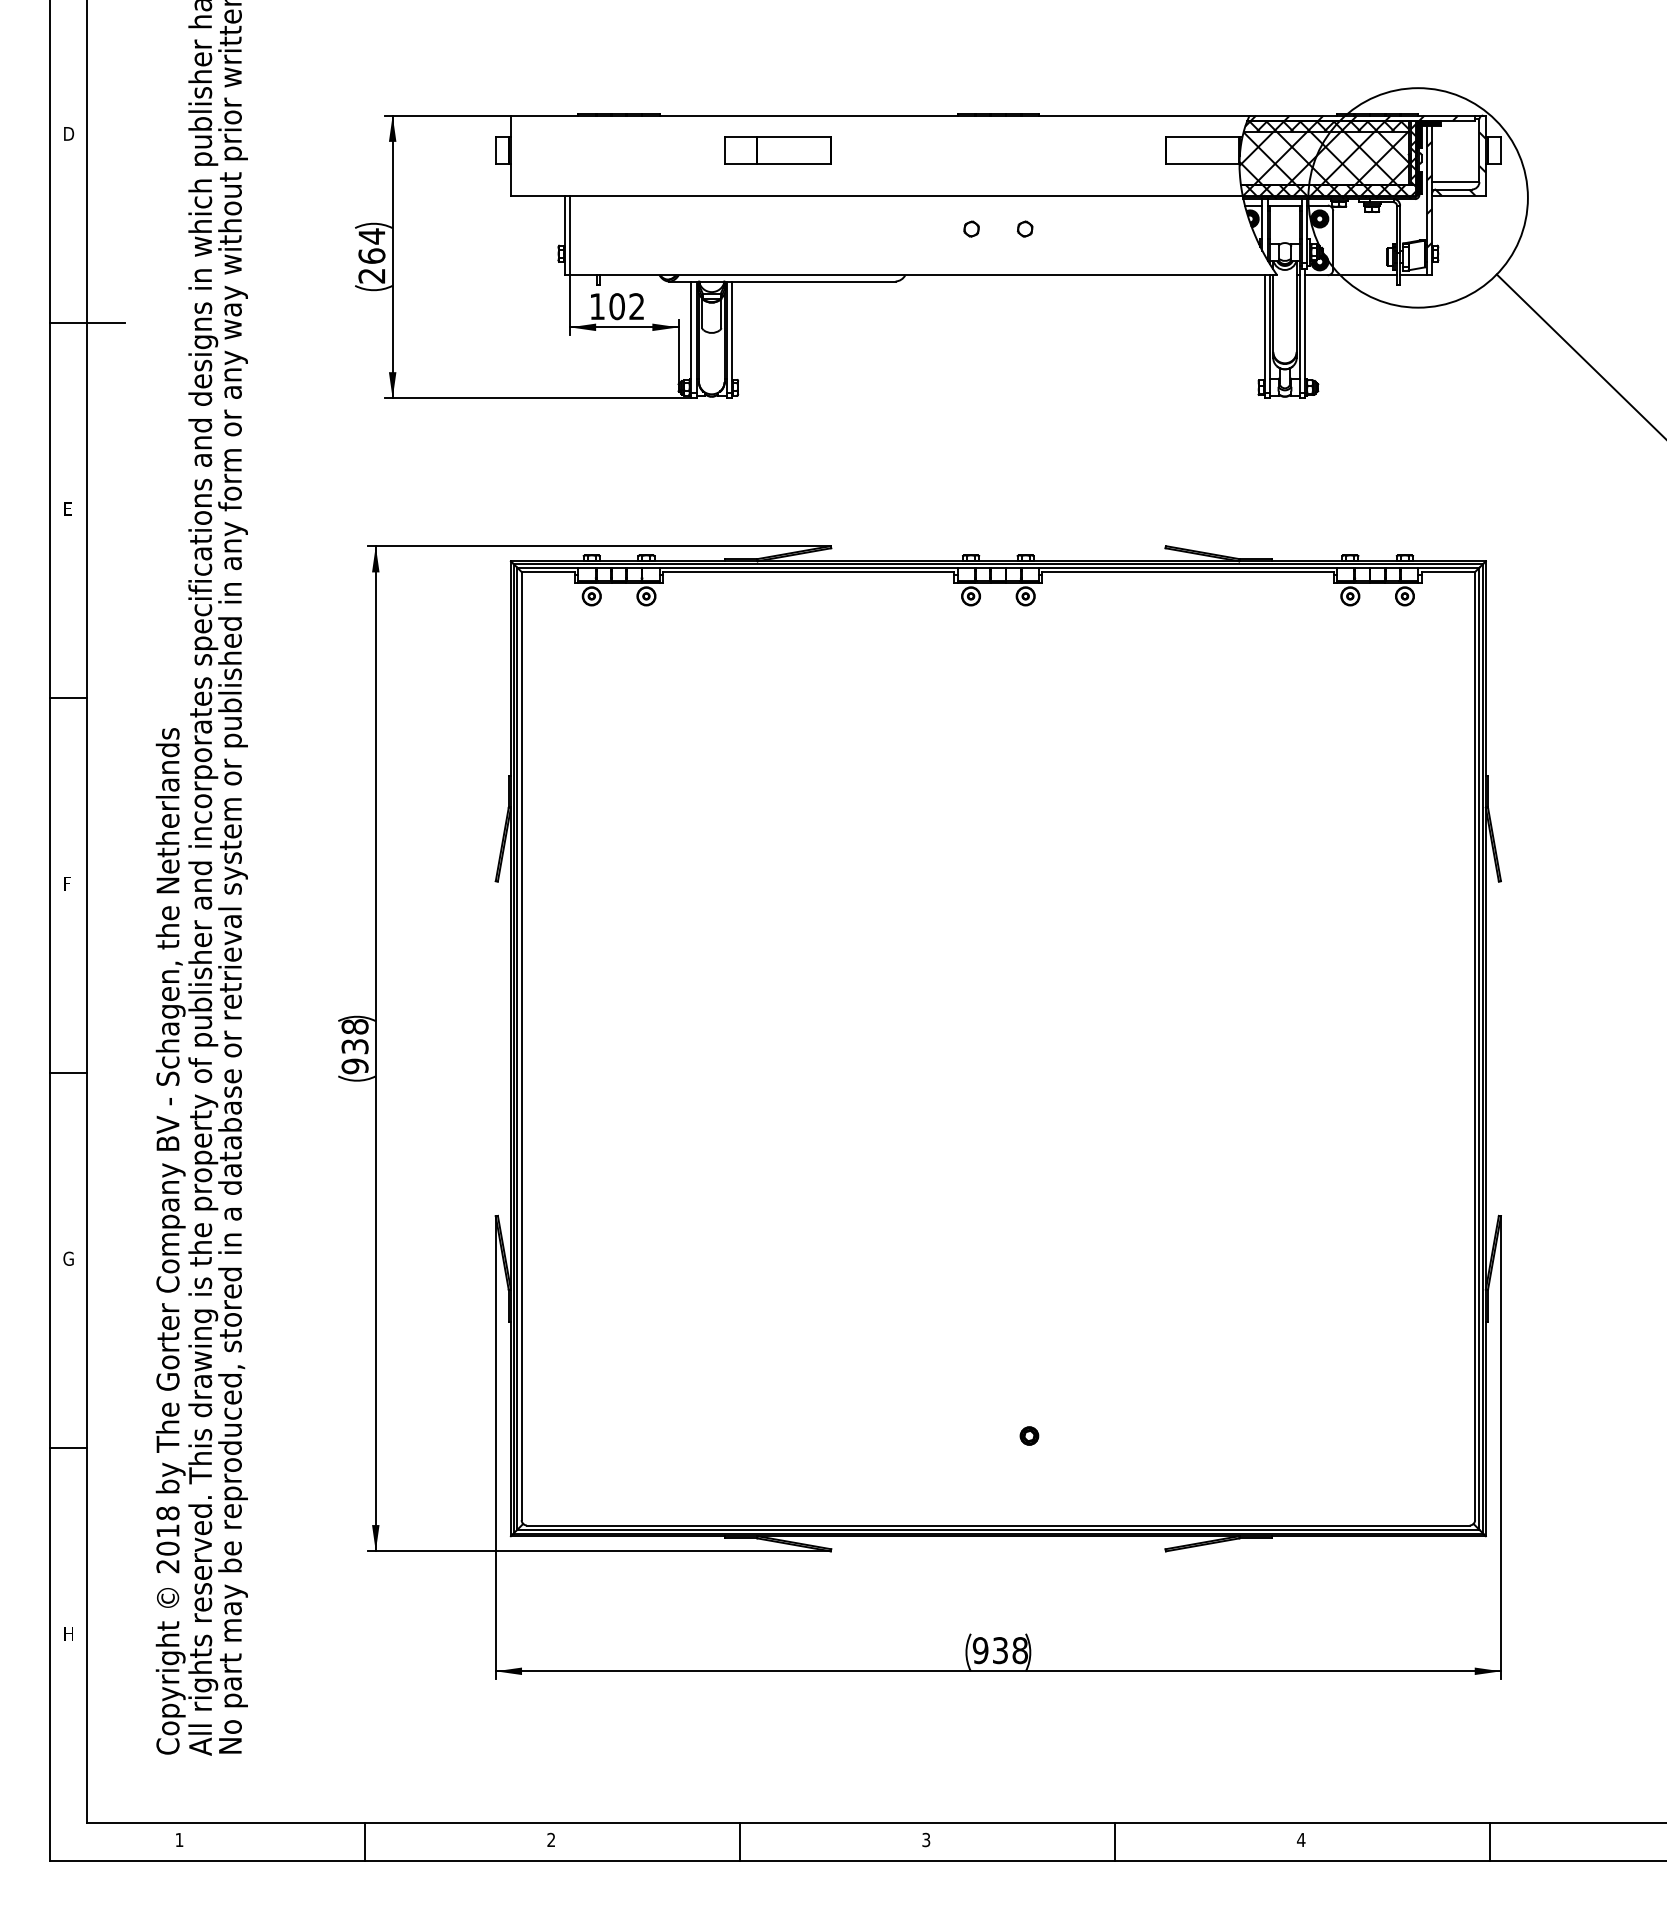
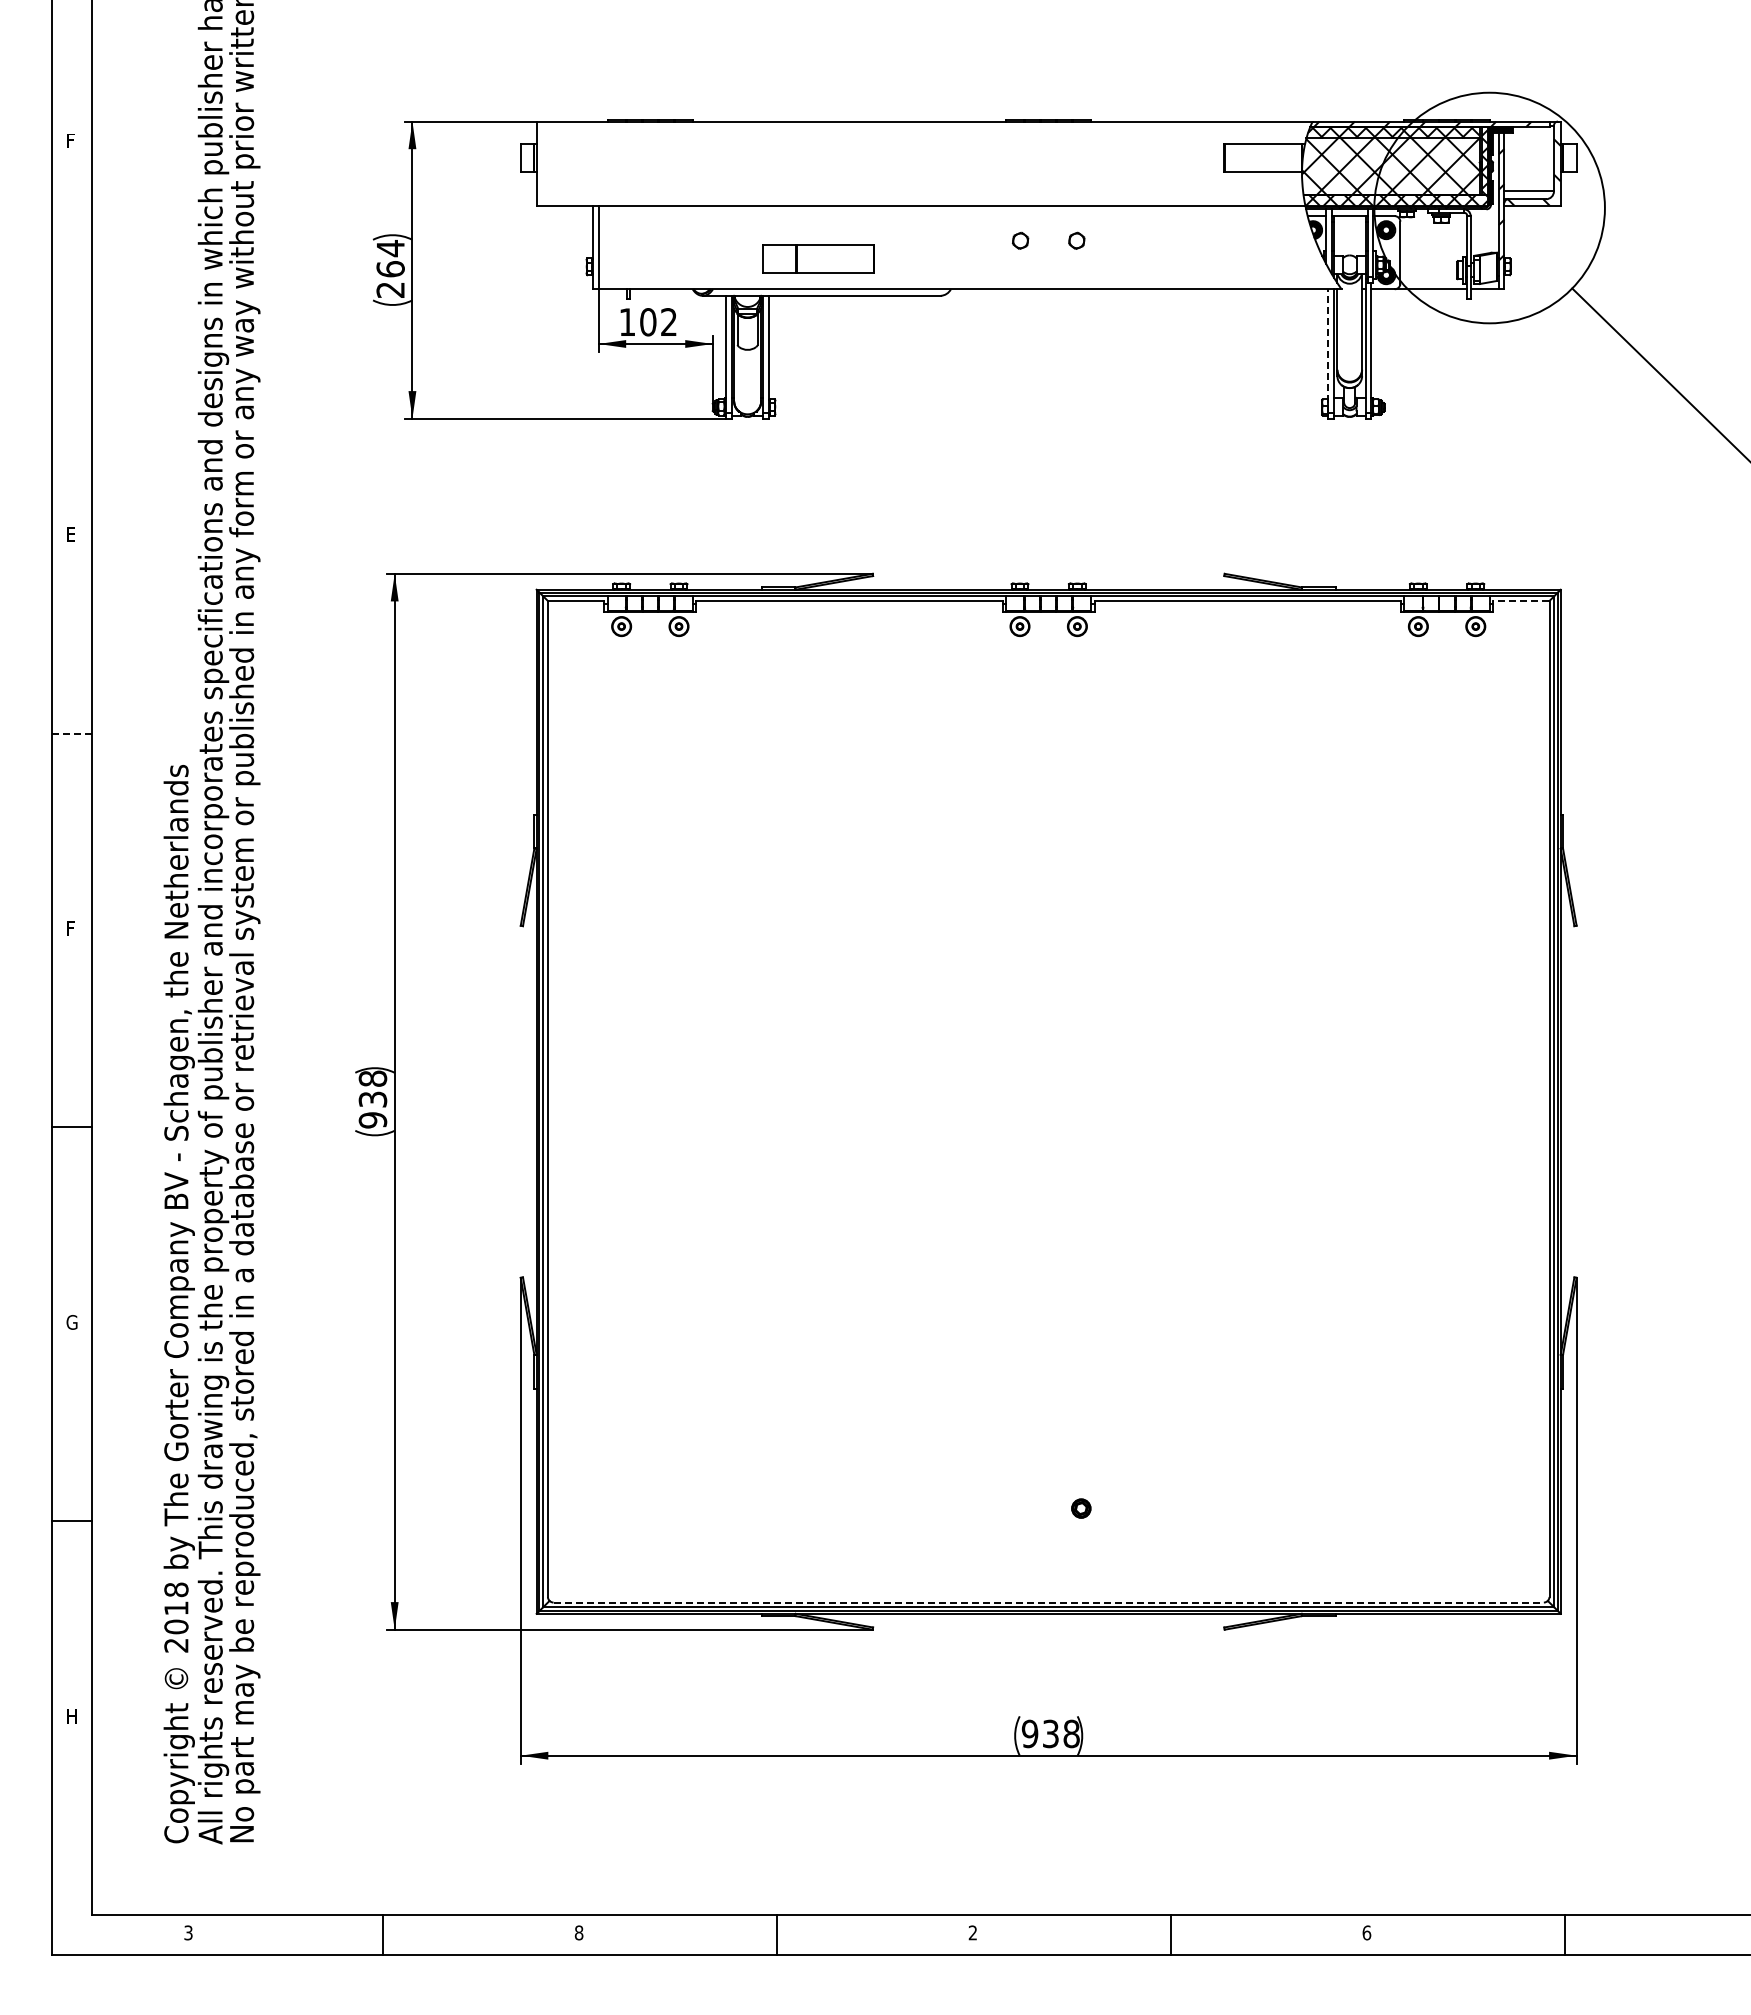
text: (69, 133) -> (72, 140), D -> F
part: (778, 149) -> (818, 258), moved
line: (87, 323) -> (91, 339), removed
line: (1264, 334) -> (1328, 351), solid -> dashed
line: (1447, 572) -> (1520, 601), solid -> dashed
line: (69, 698) -> (72, 733), solid -> dashed
line: (999, 1525) -> (1049, 1602), solid -> dashed
text: (179, 1839) -> (188, 1932), 1 -> 3
text: (550, 1839) -> (578, 1932), 2 -> 8
text: (925, 1839) -> (972, 1932), 3 -> 2
text: (1300, 1839) -> (1366, 1932), 4 -> 6

